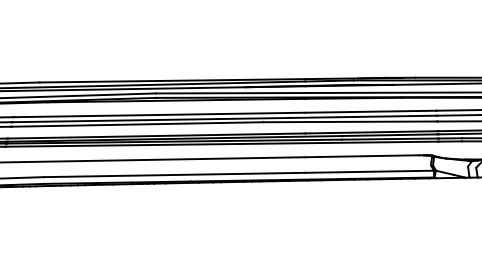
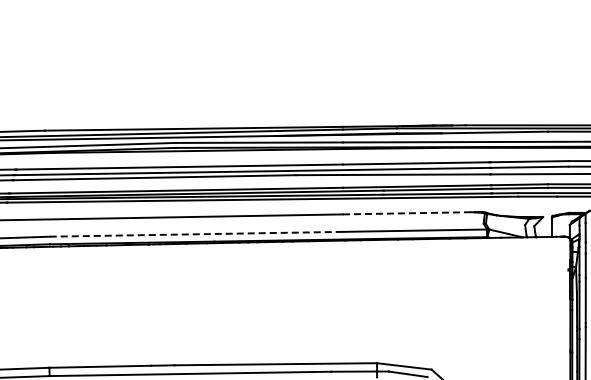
line: (362, 156) -> (406, 213), solid -> dashed
line: (174, 175) -> (196, 234), solid -> dashed

